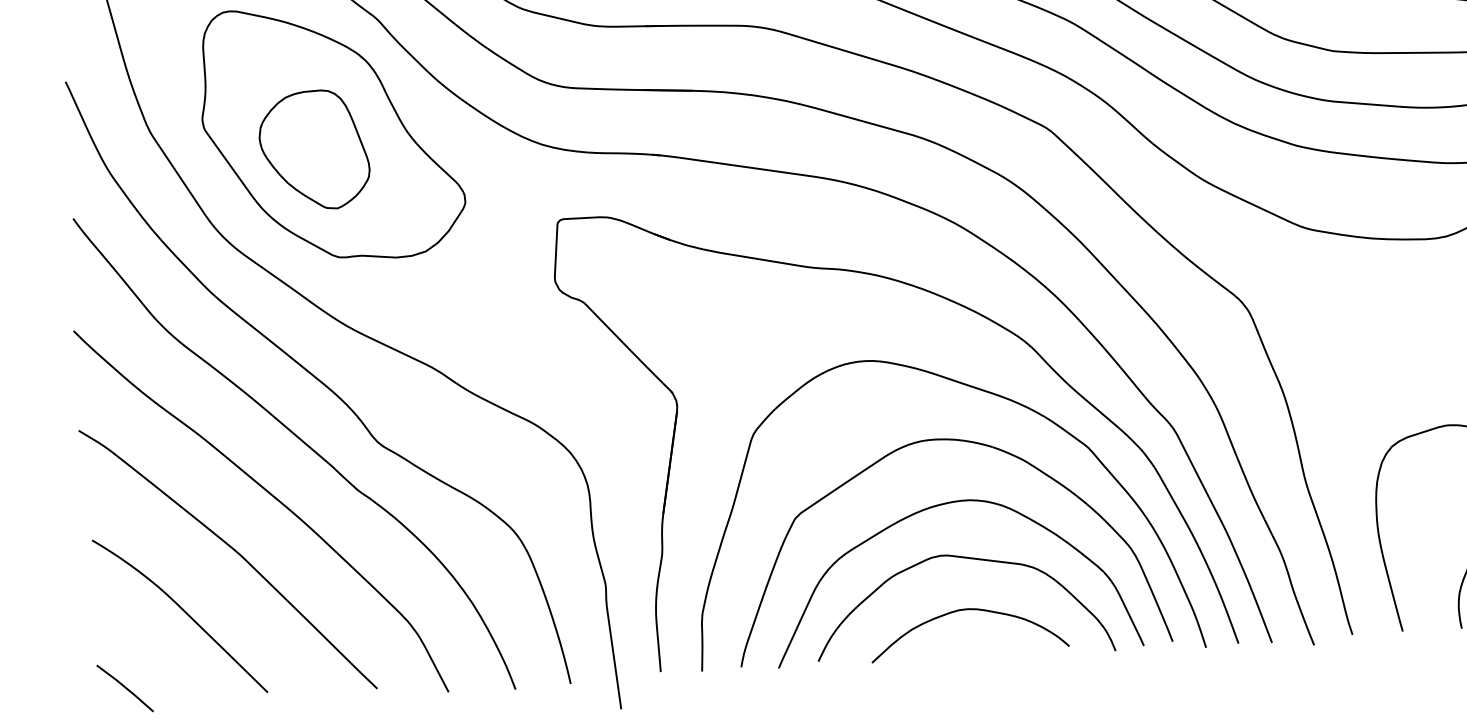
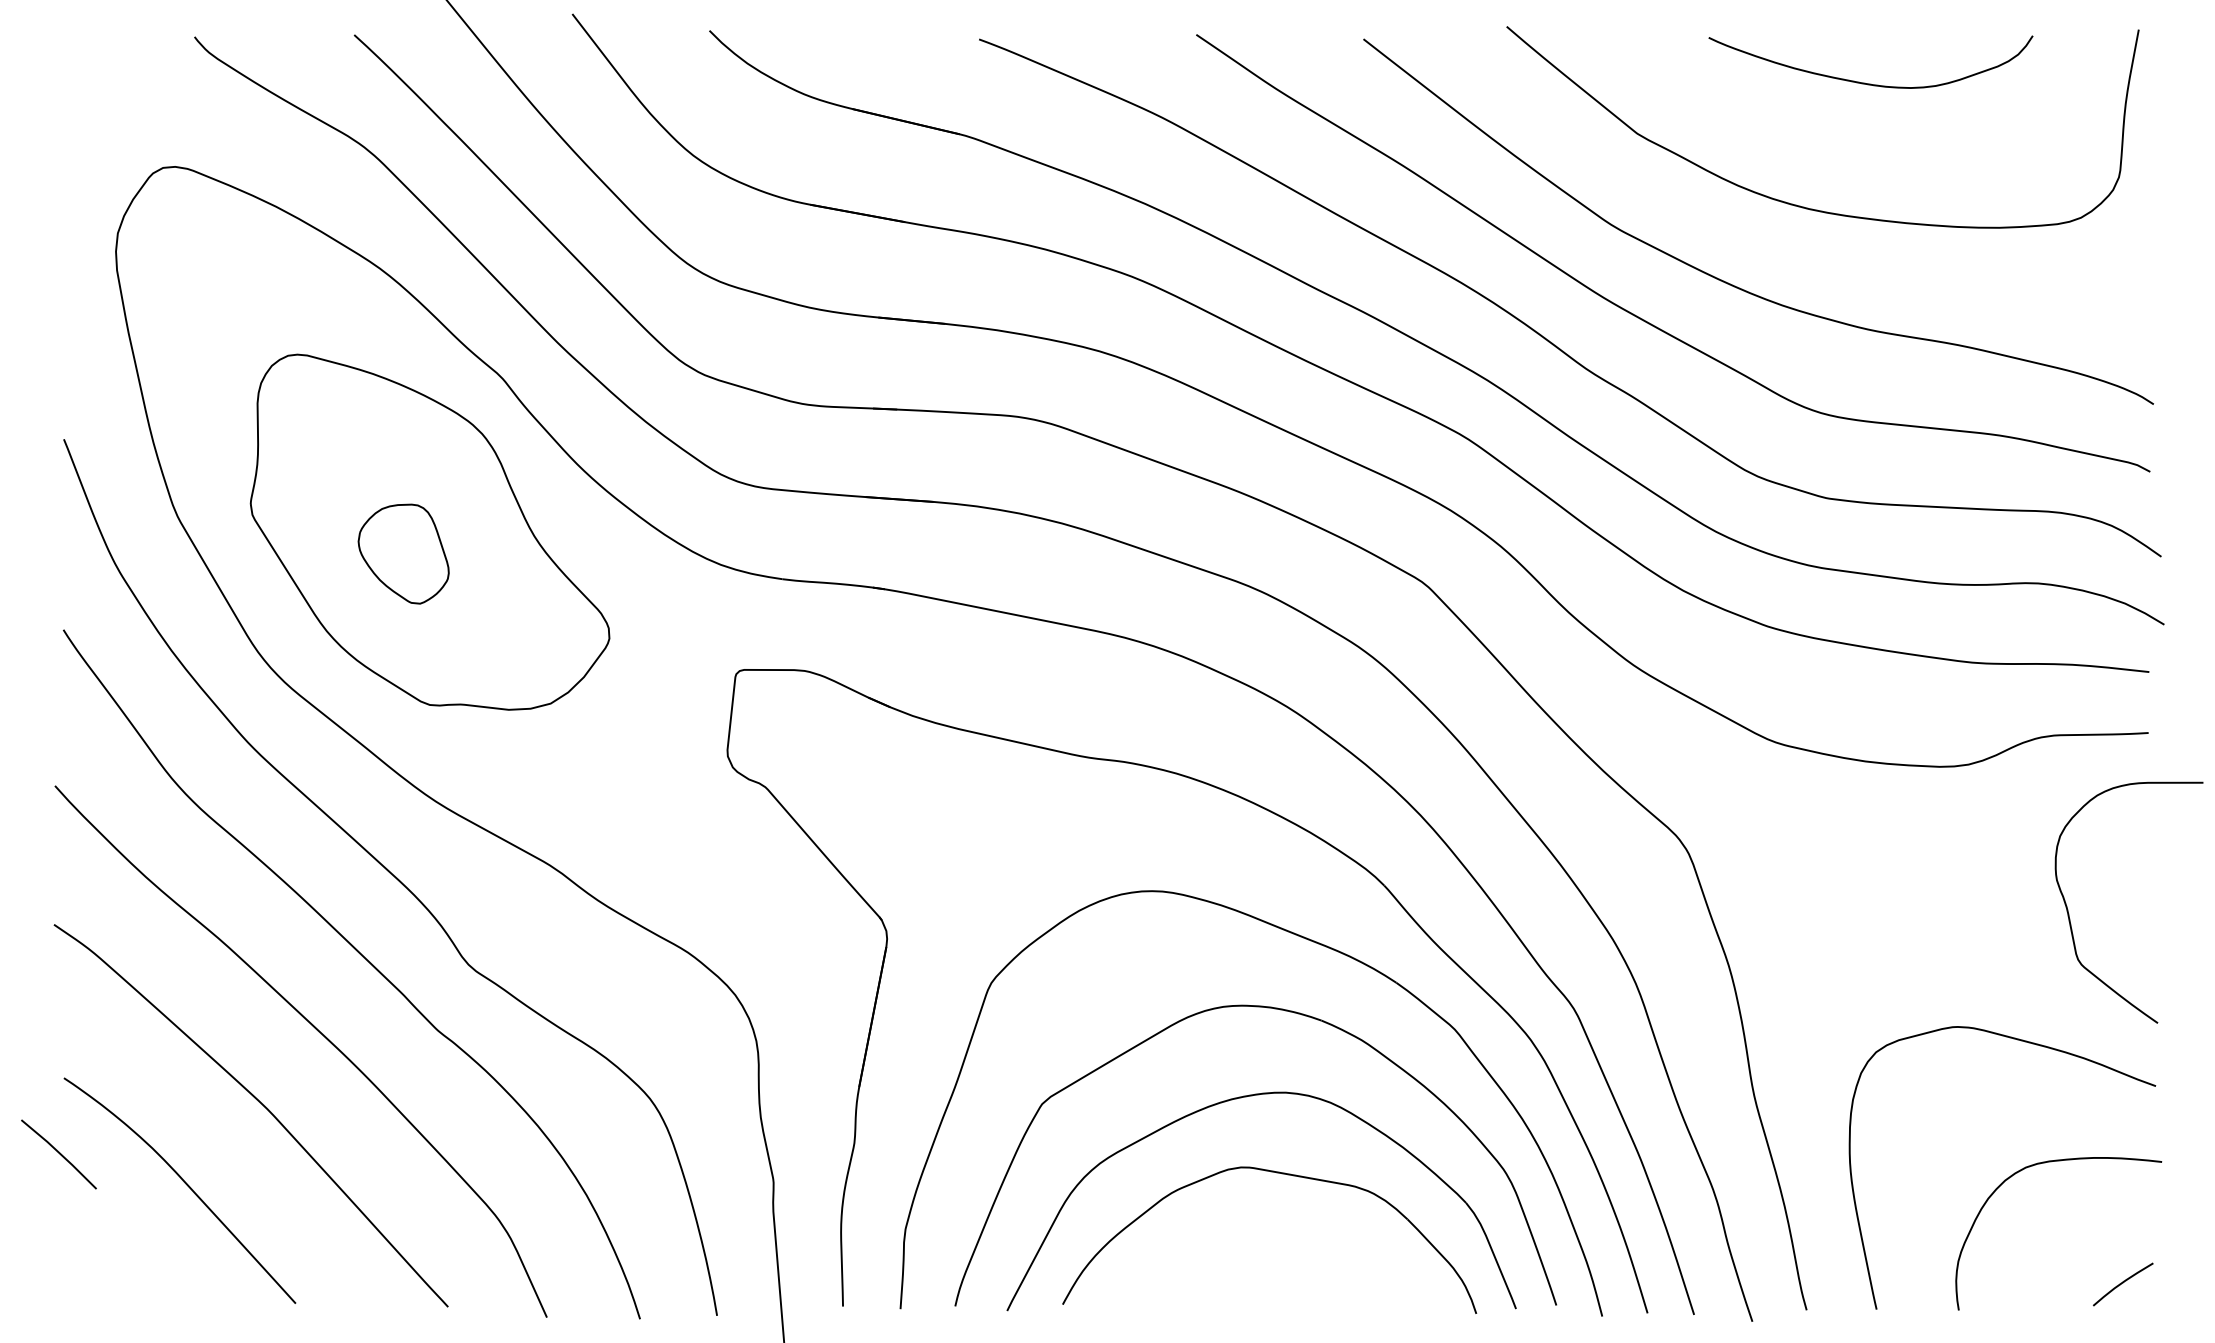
part: (314, 149) -> (403, 553), size x0.6
curve: (963, 610) -> (1268, 1245), removed
line: (124, 687) -> (58, 1153), moved

